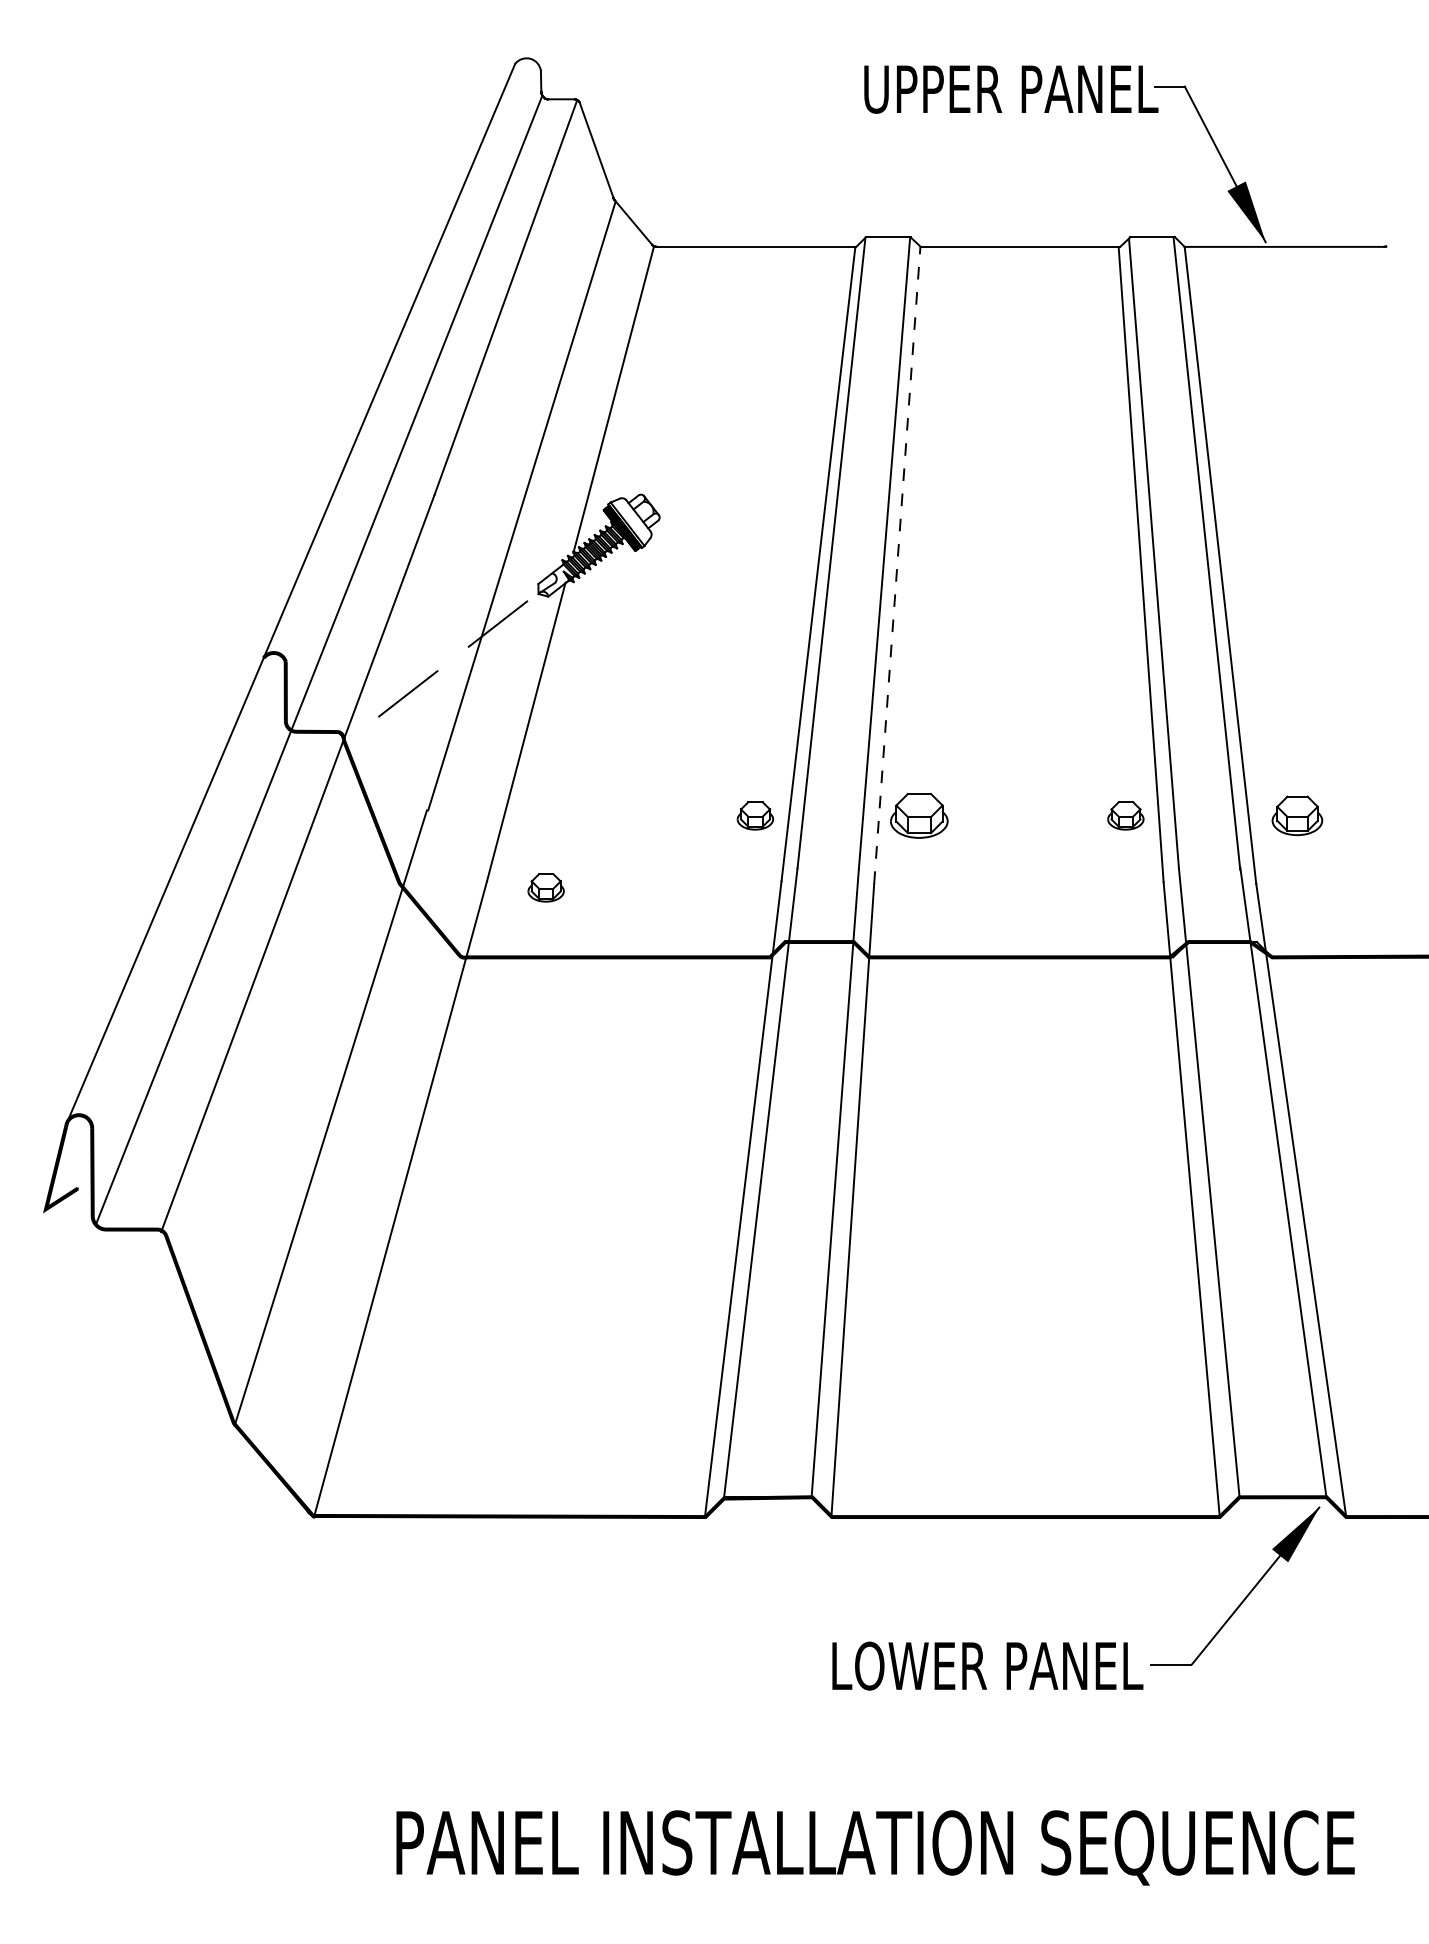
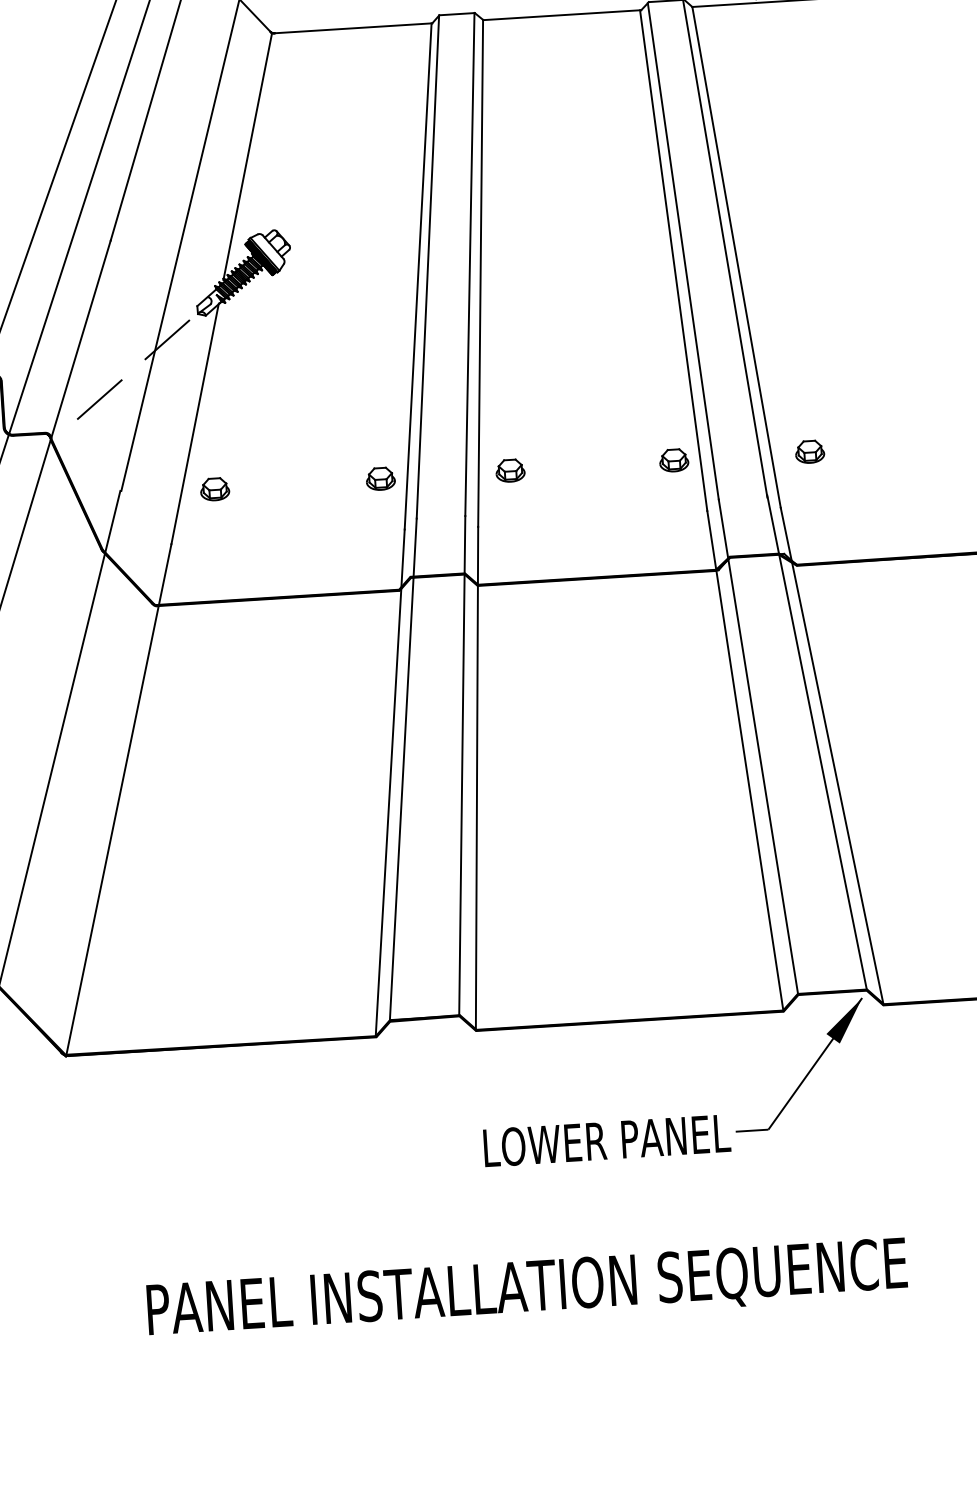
line: (897, 565) -> (480, 273), dashed -> solid
part: (918, 815) -> (509, 470), size x0.62
part: (1297, 815) -> (810, 451), size x0.71
part: (545, 887) -> (214, 489), moved

